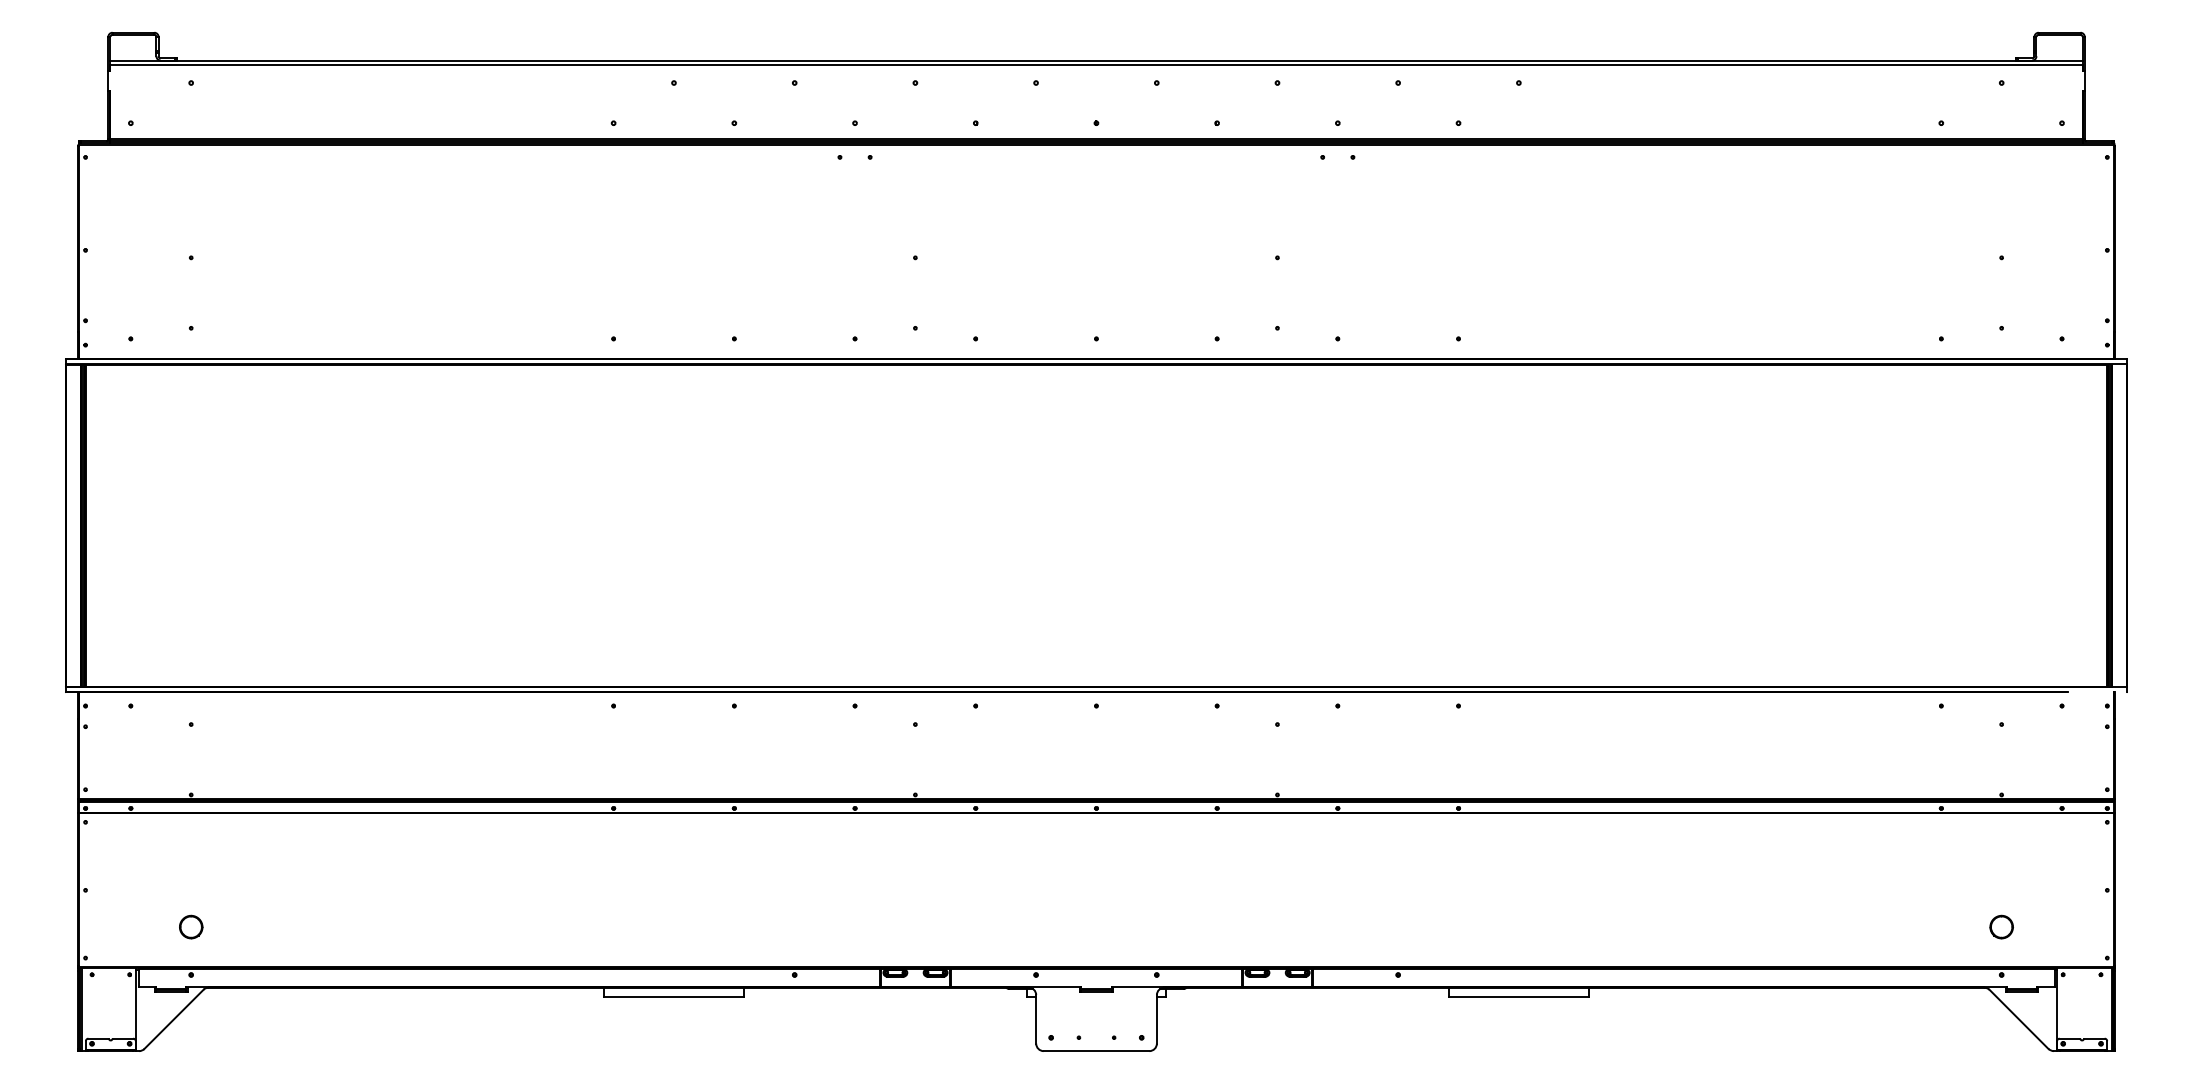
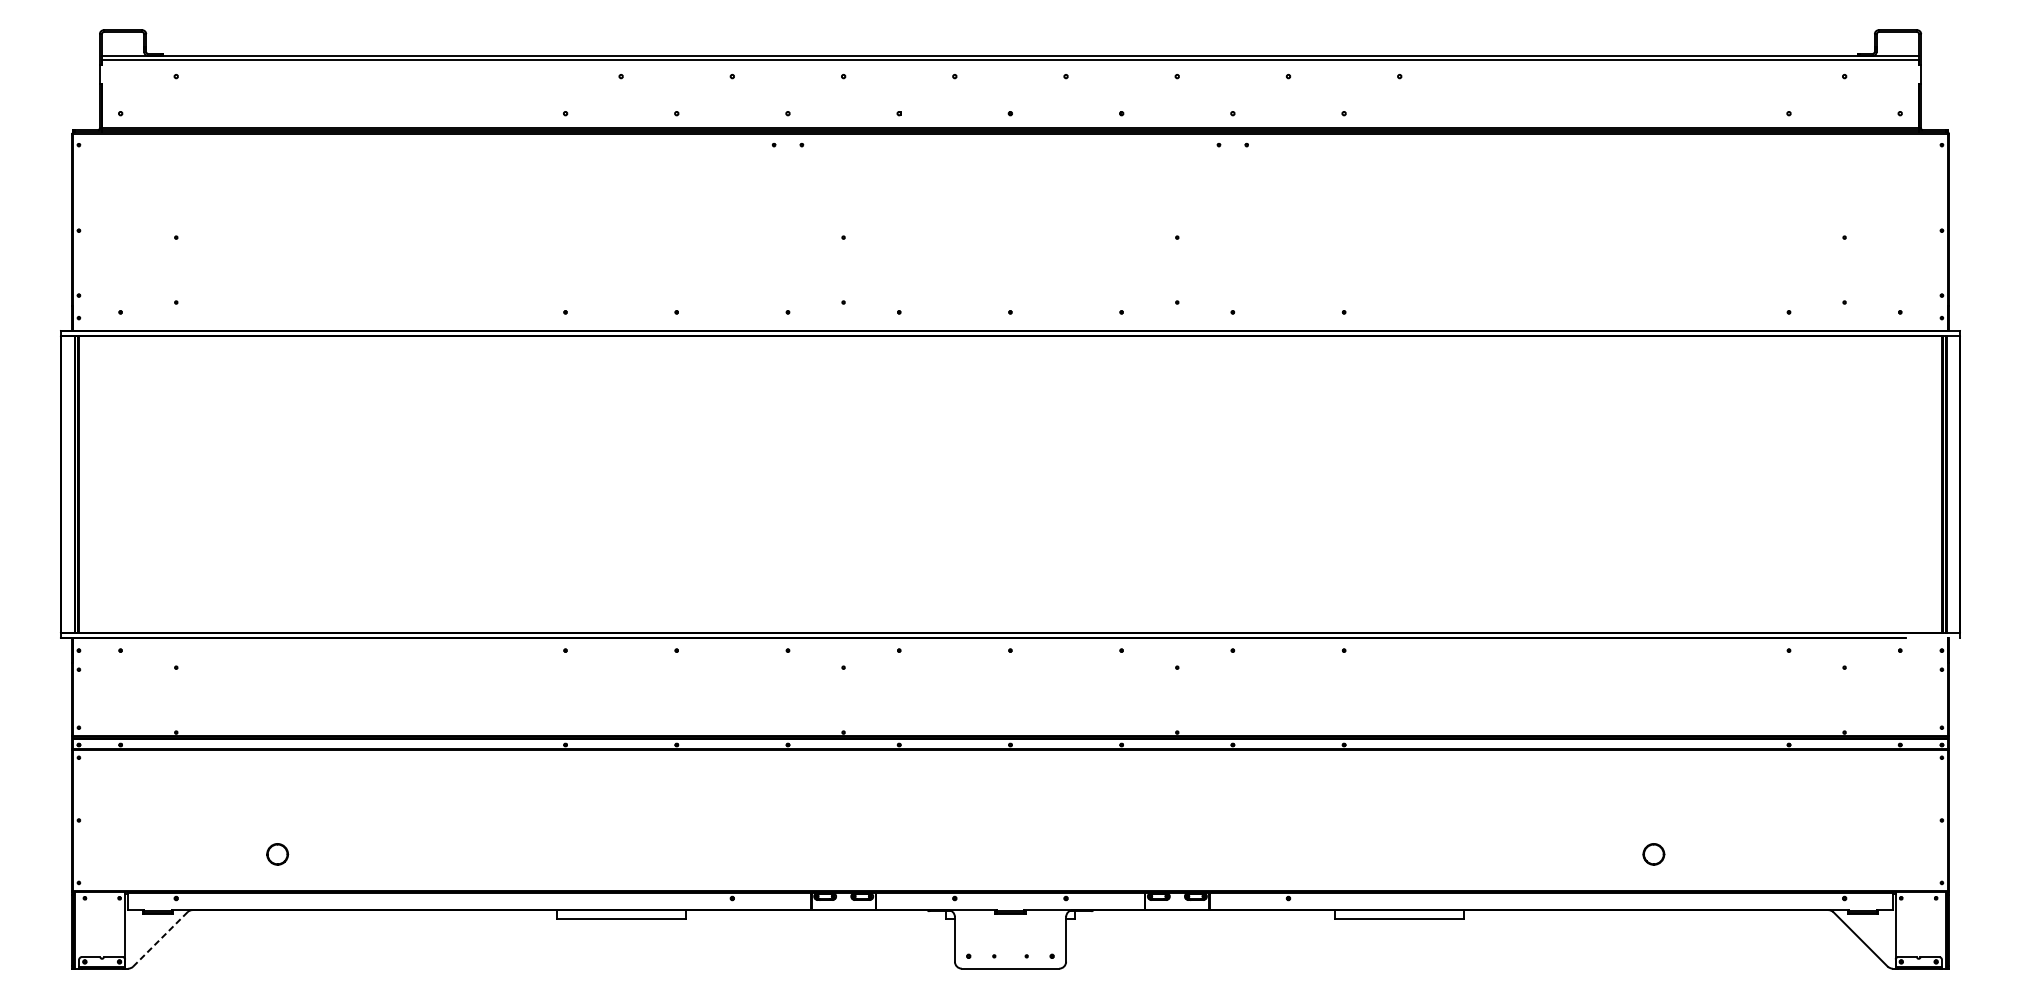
part: (191, 926) -> (277, 853), moved
part: (2001, 926) -> (1653, 853), moved
line: (174, 1019) -> (160, 939), solid -> dashed

